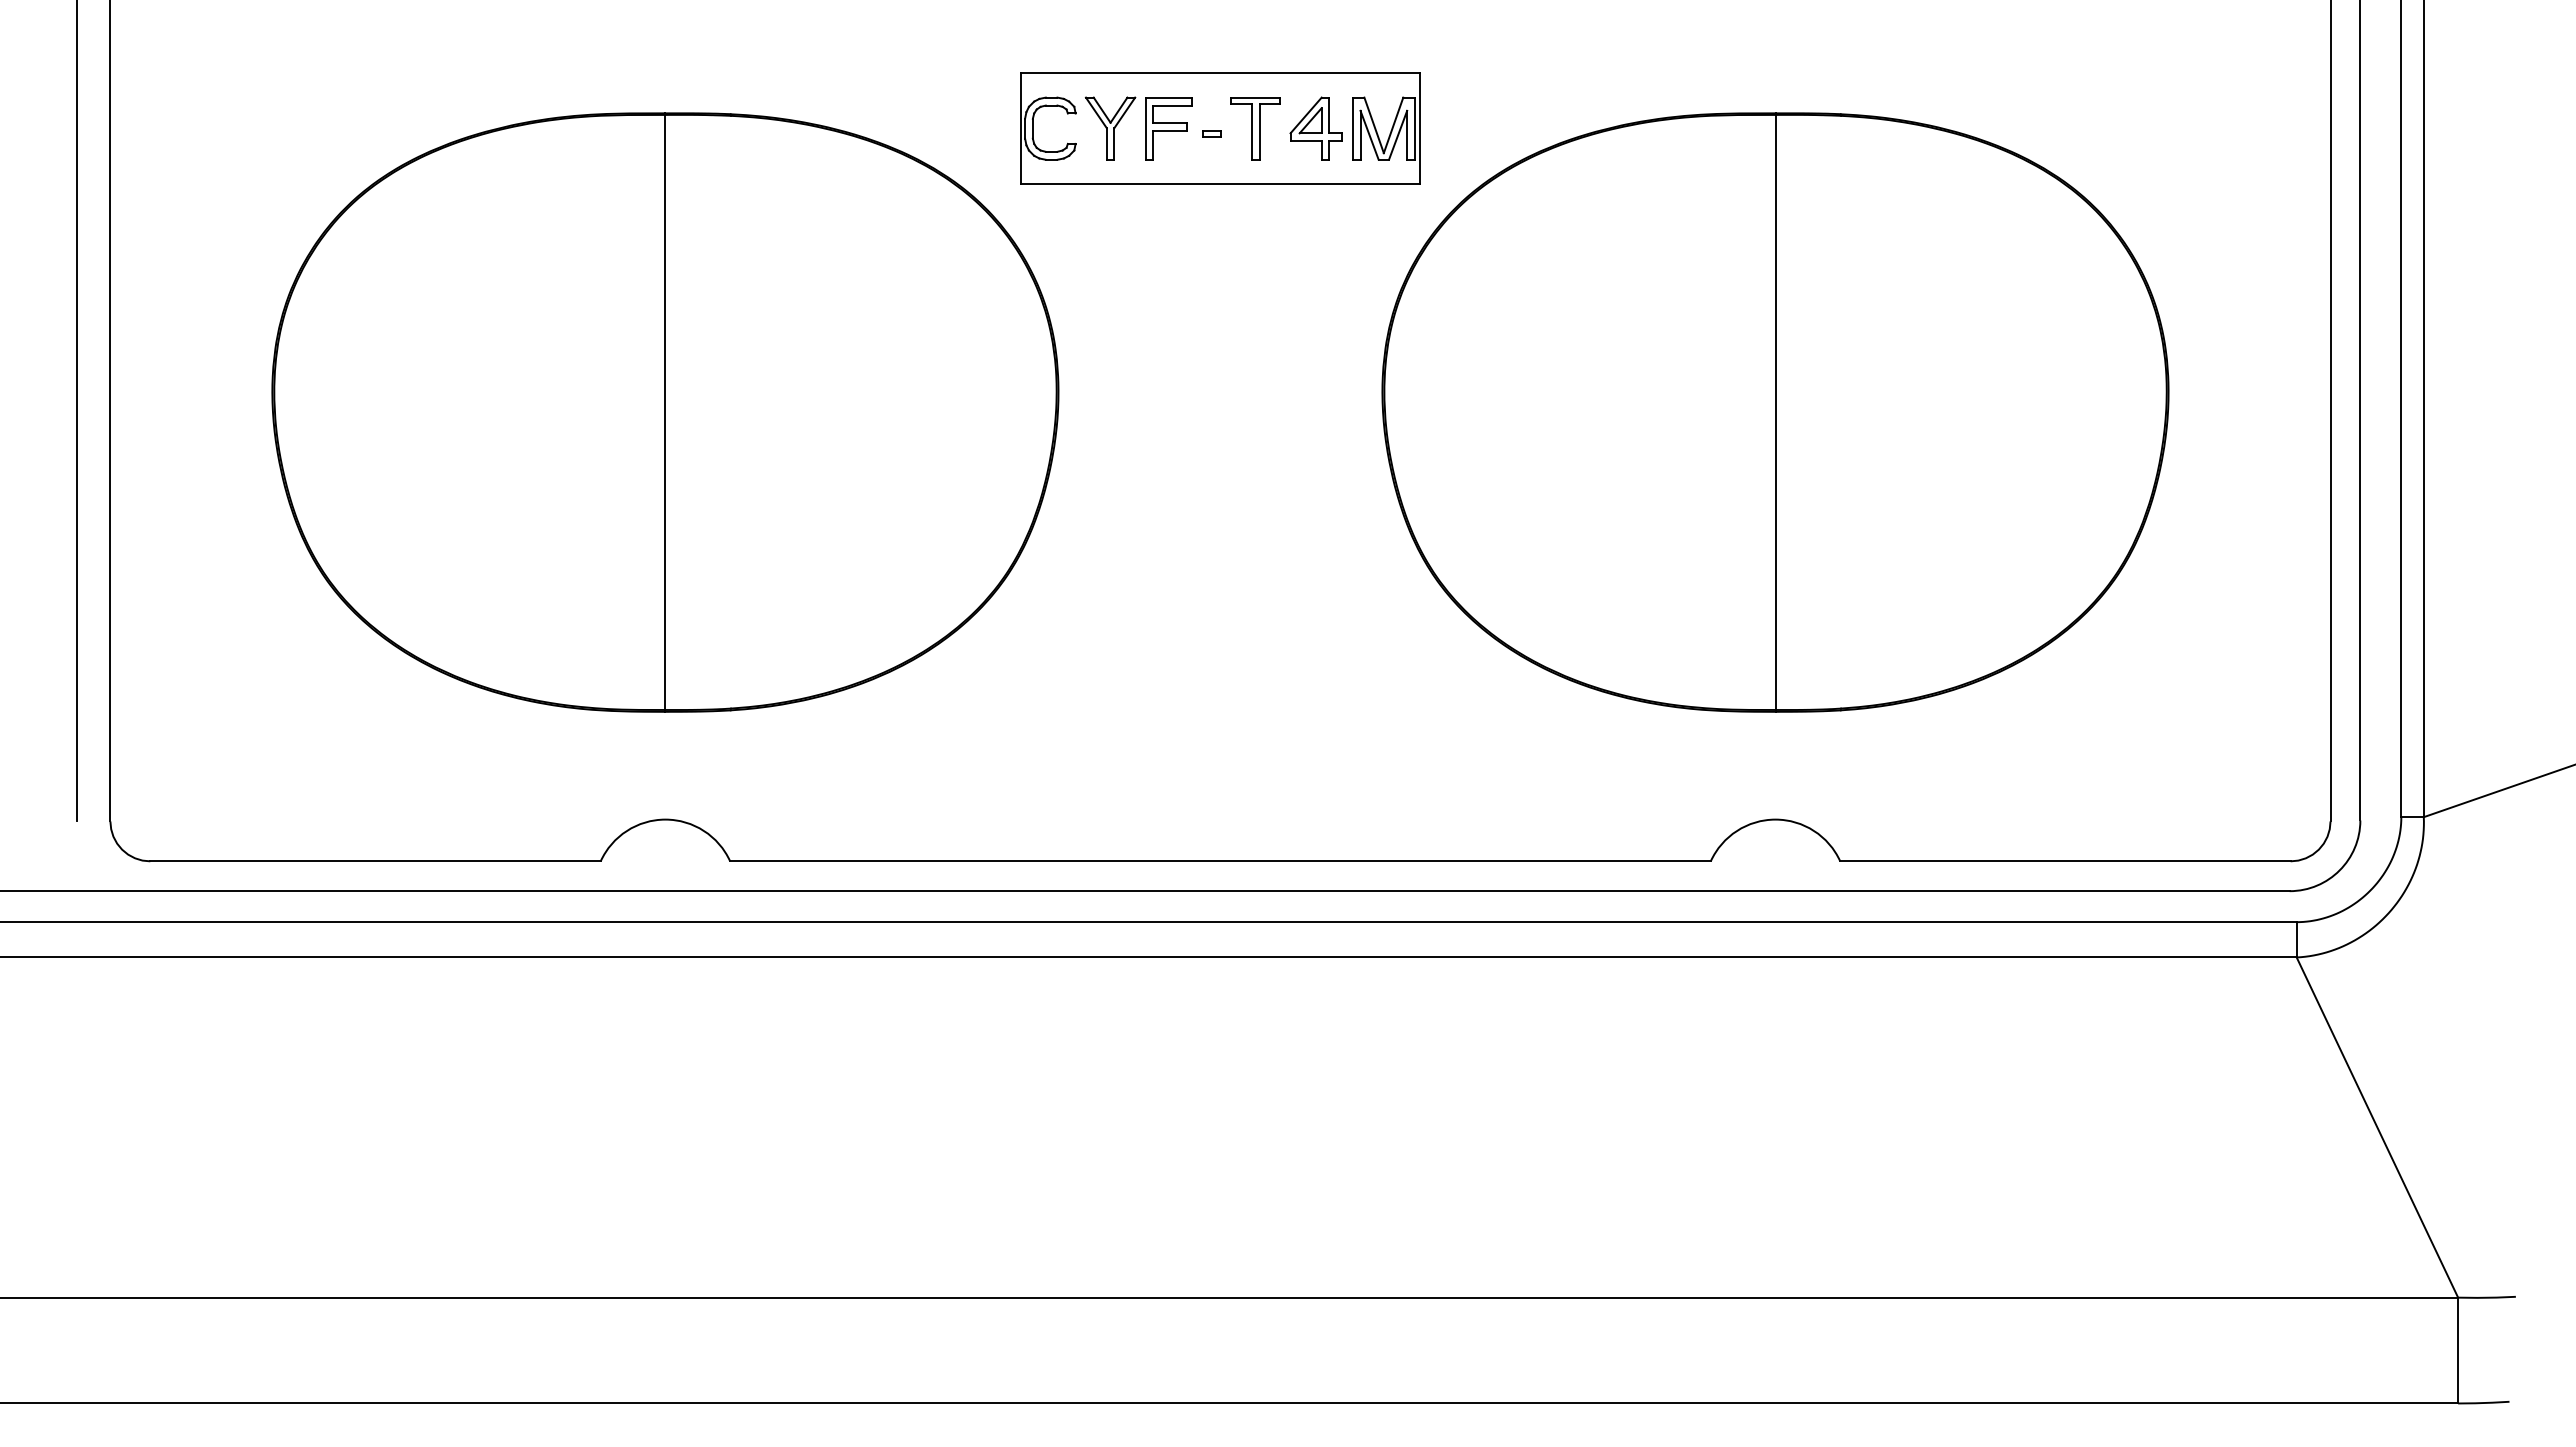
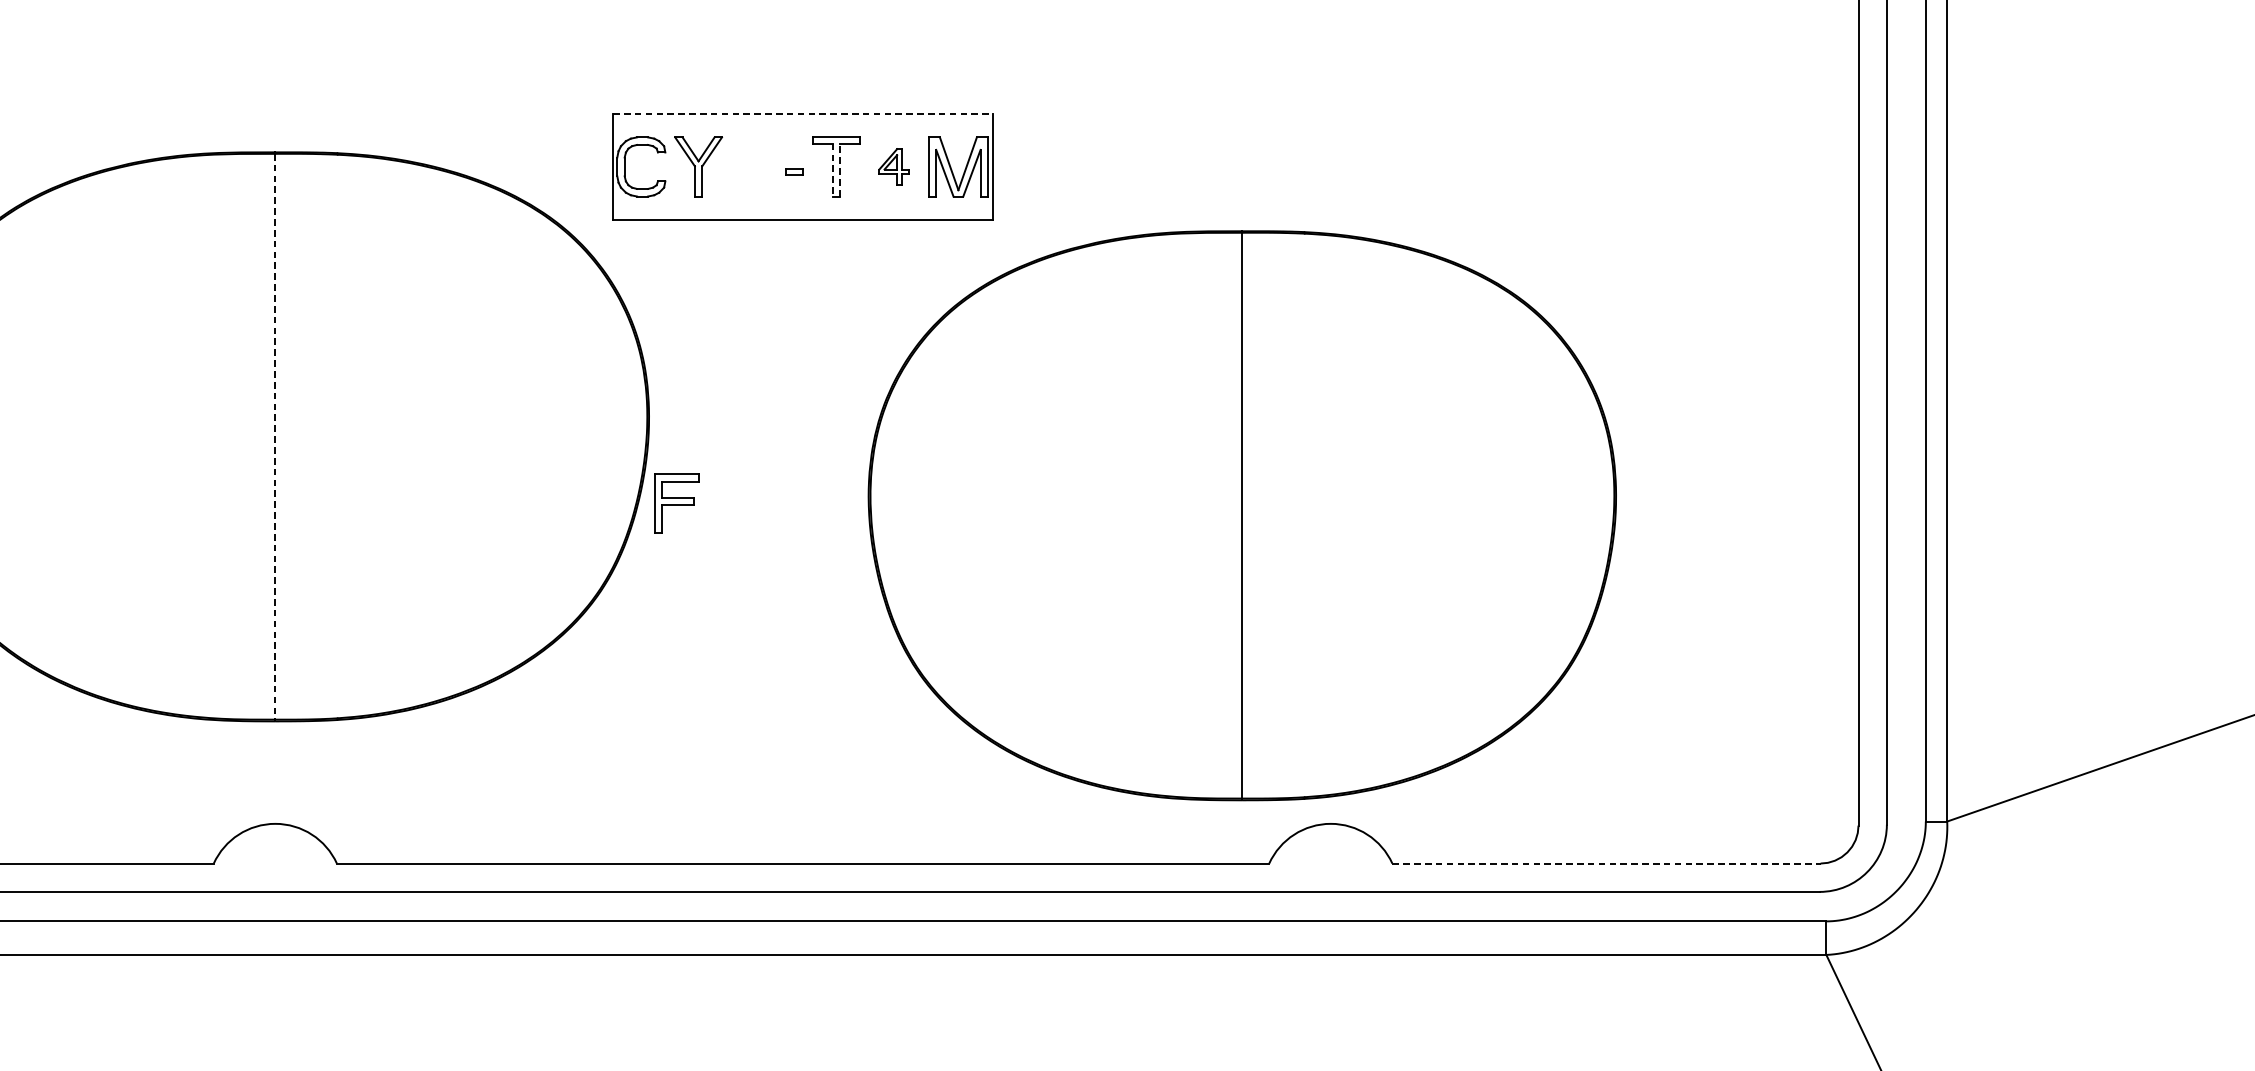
line: (1220, 73) -> (803, 114), solid -> dashed
part: (1168, 128) -> (676, 503), moved
part: (1315, 128) -> (893, 166), size x0.6
line: (1251, 132) -> (832, 170), solid -> dashed
line: (1259, 132) -> (840, 170), solid -> dashed
line: (665, 412) -> (275, 436), solid -> dashed
part: (1775, 412) -> (1242, 515), moved
line: (2065, 861) -> (1606, 863), solid -> dashed

